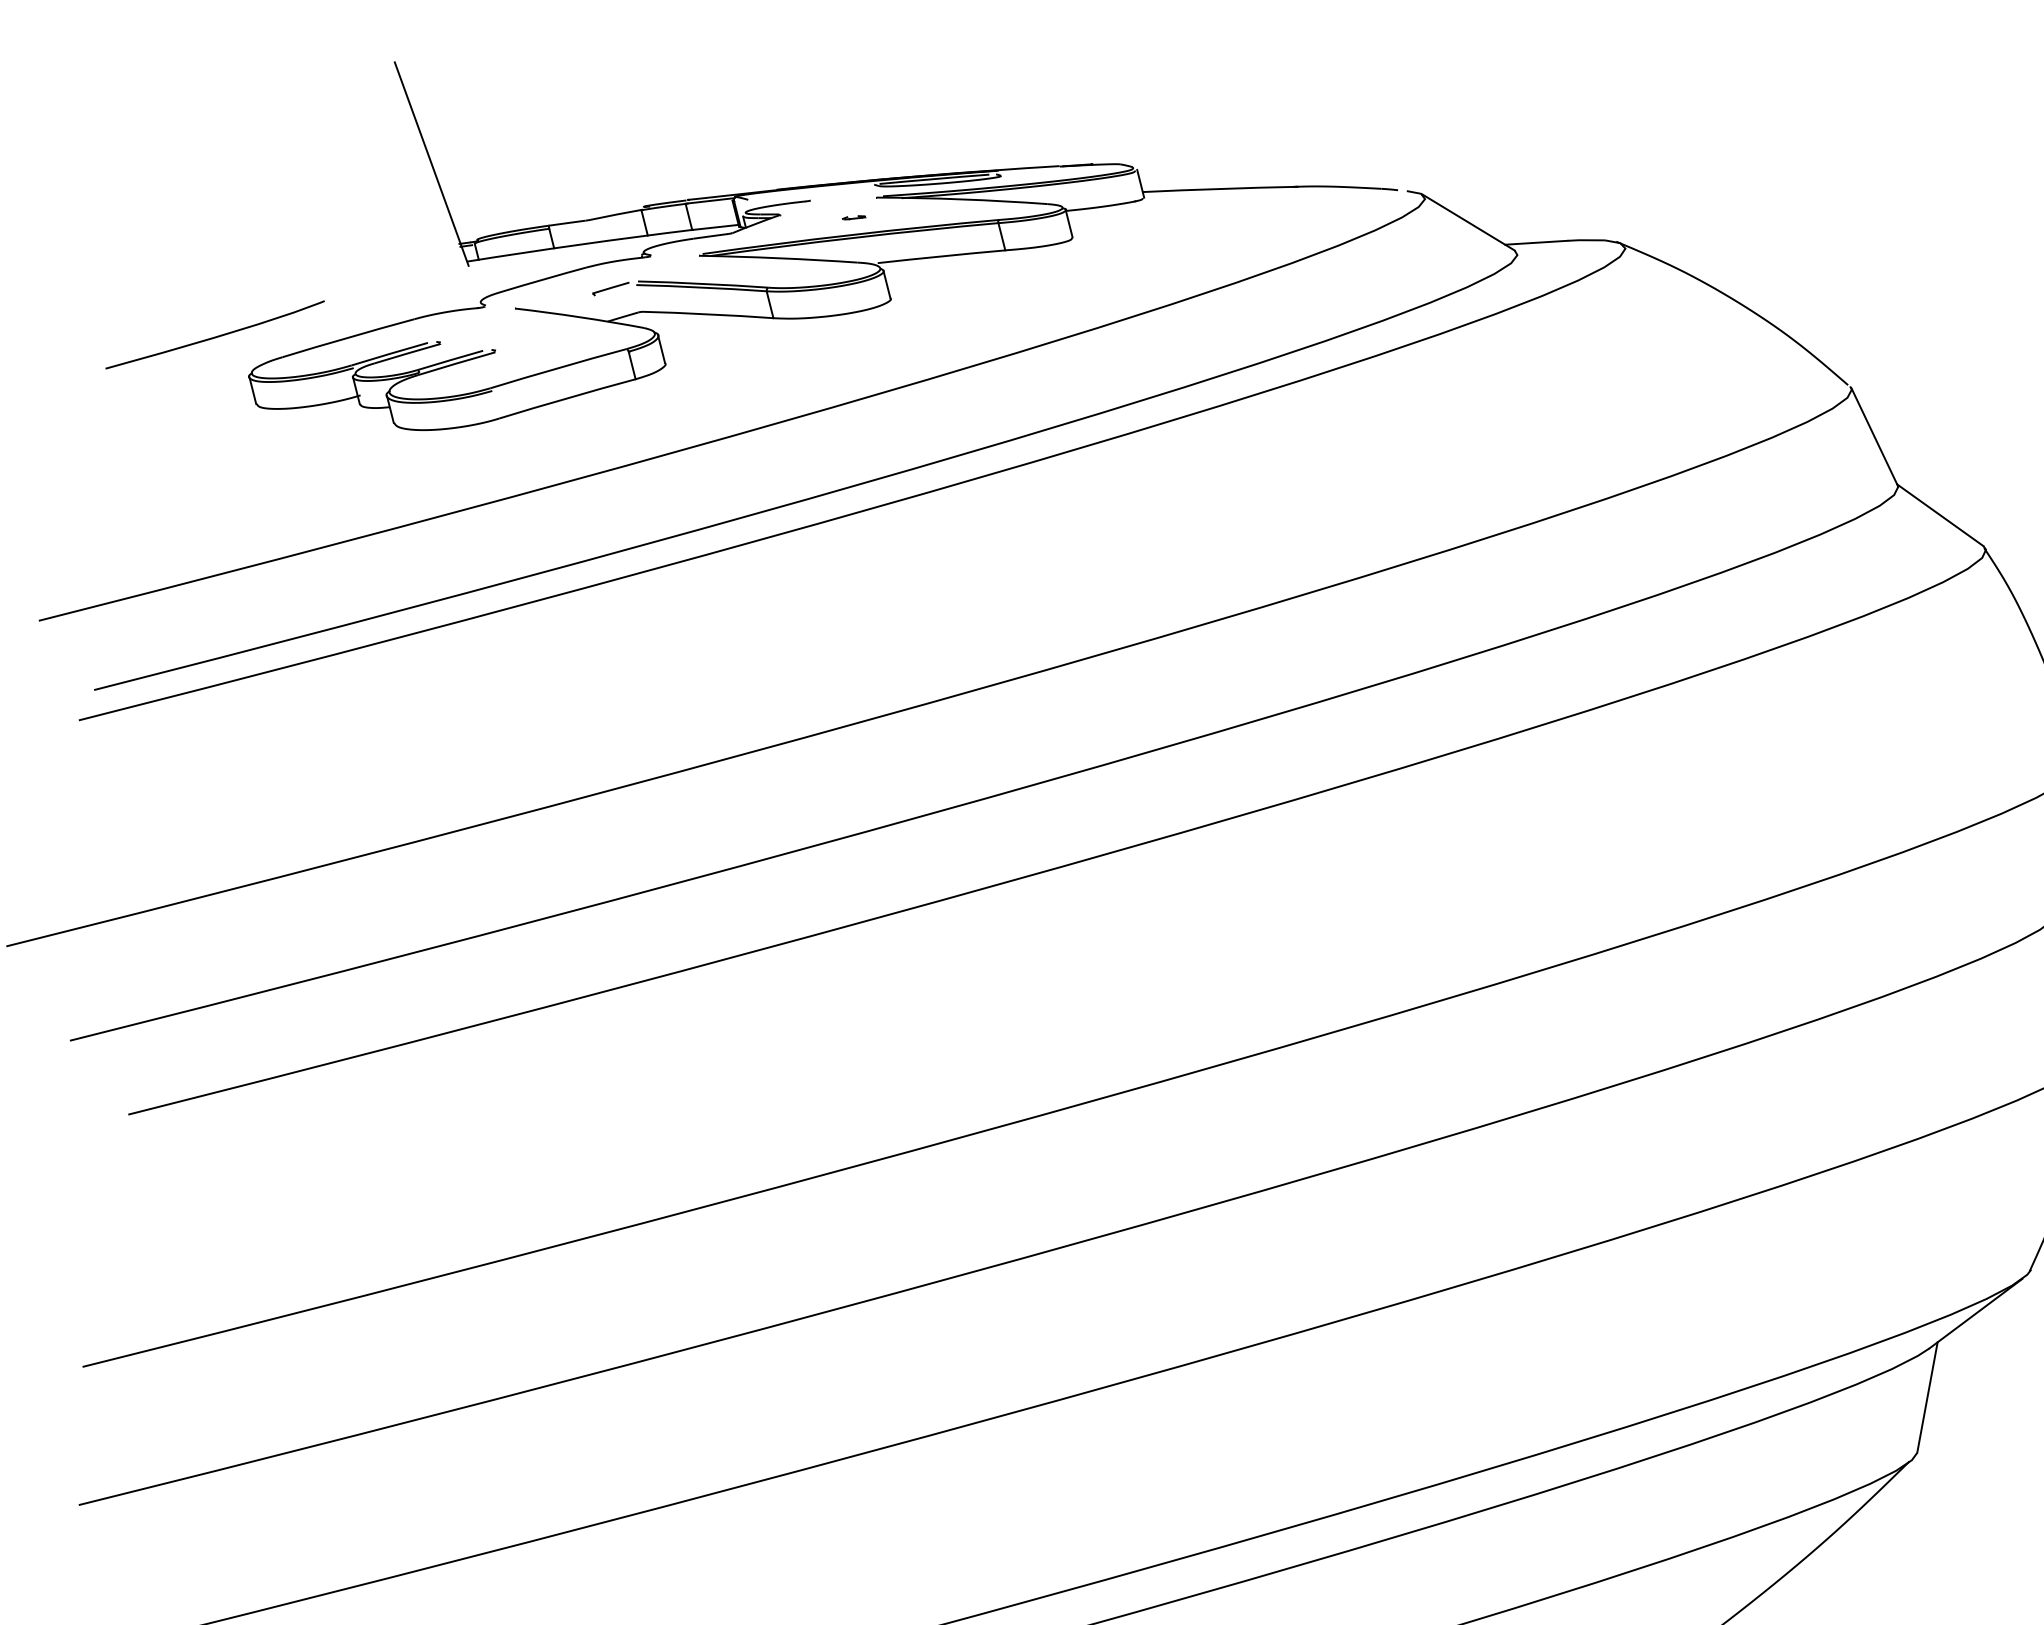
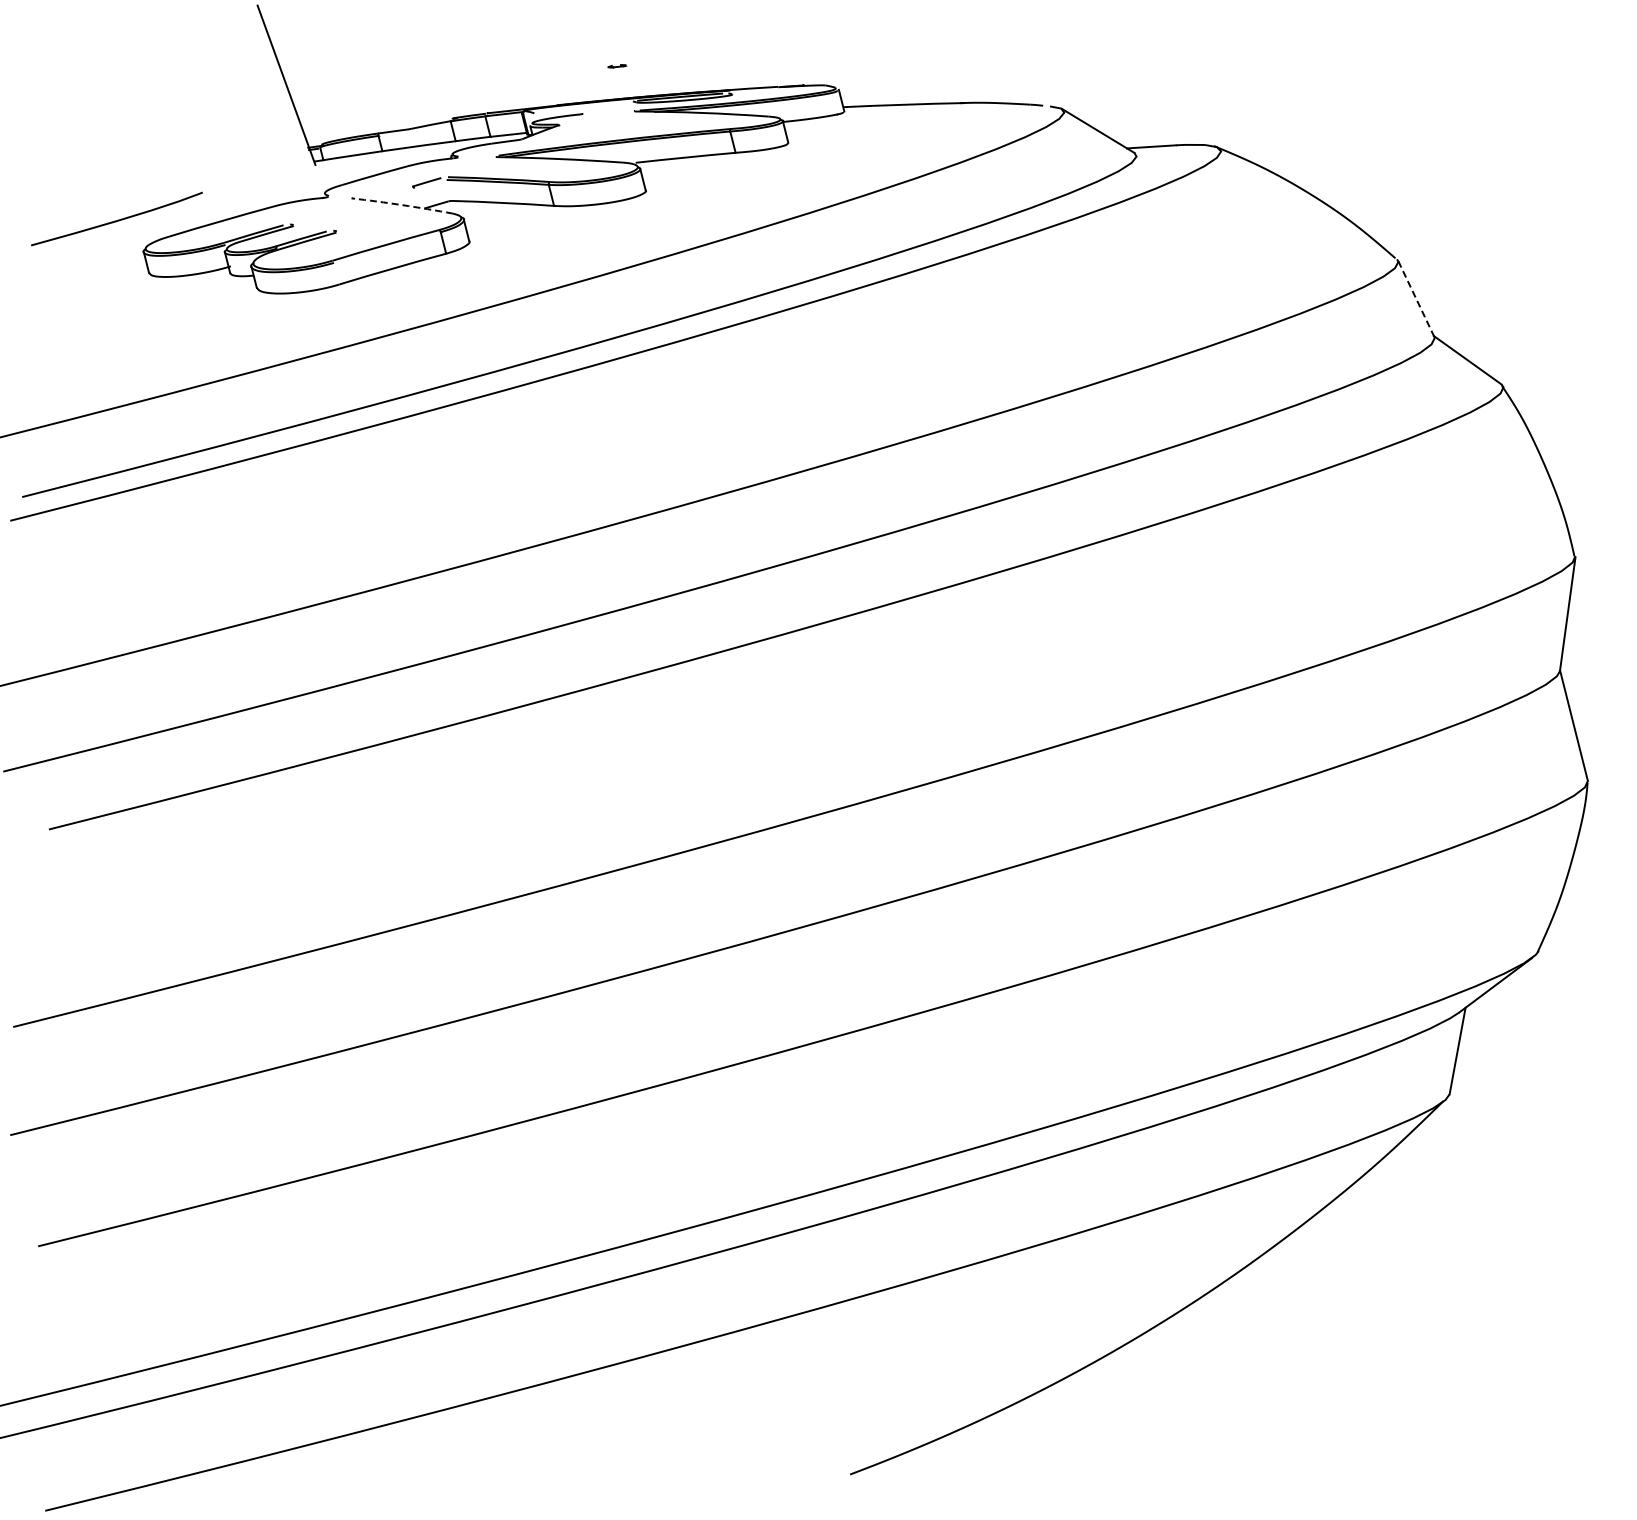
part: (854, 218) -> (617, 66), moved
arc: (579, 317) -> (402, 205), solid -> dashed
line: (1874, 436) -> (1416, 298), solid -> dashed

